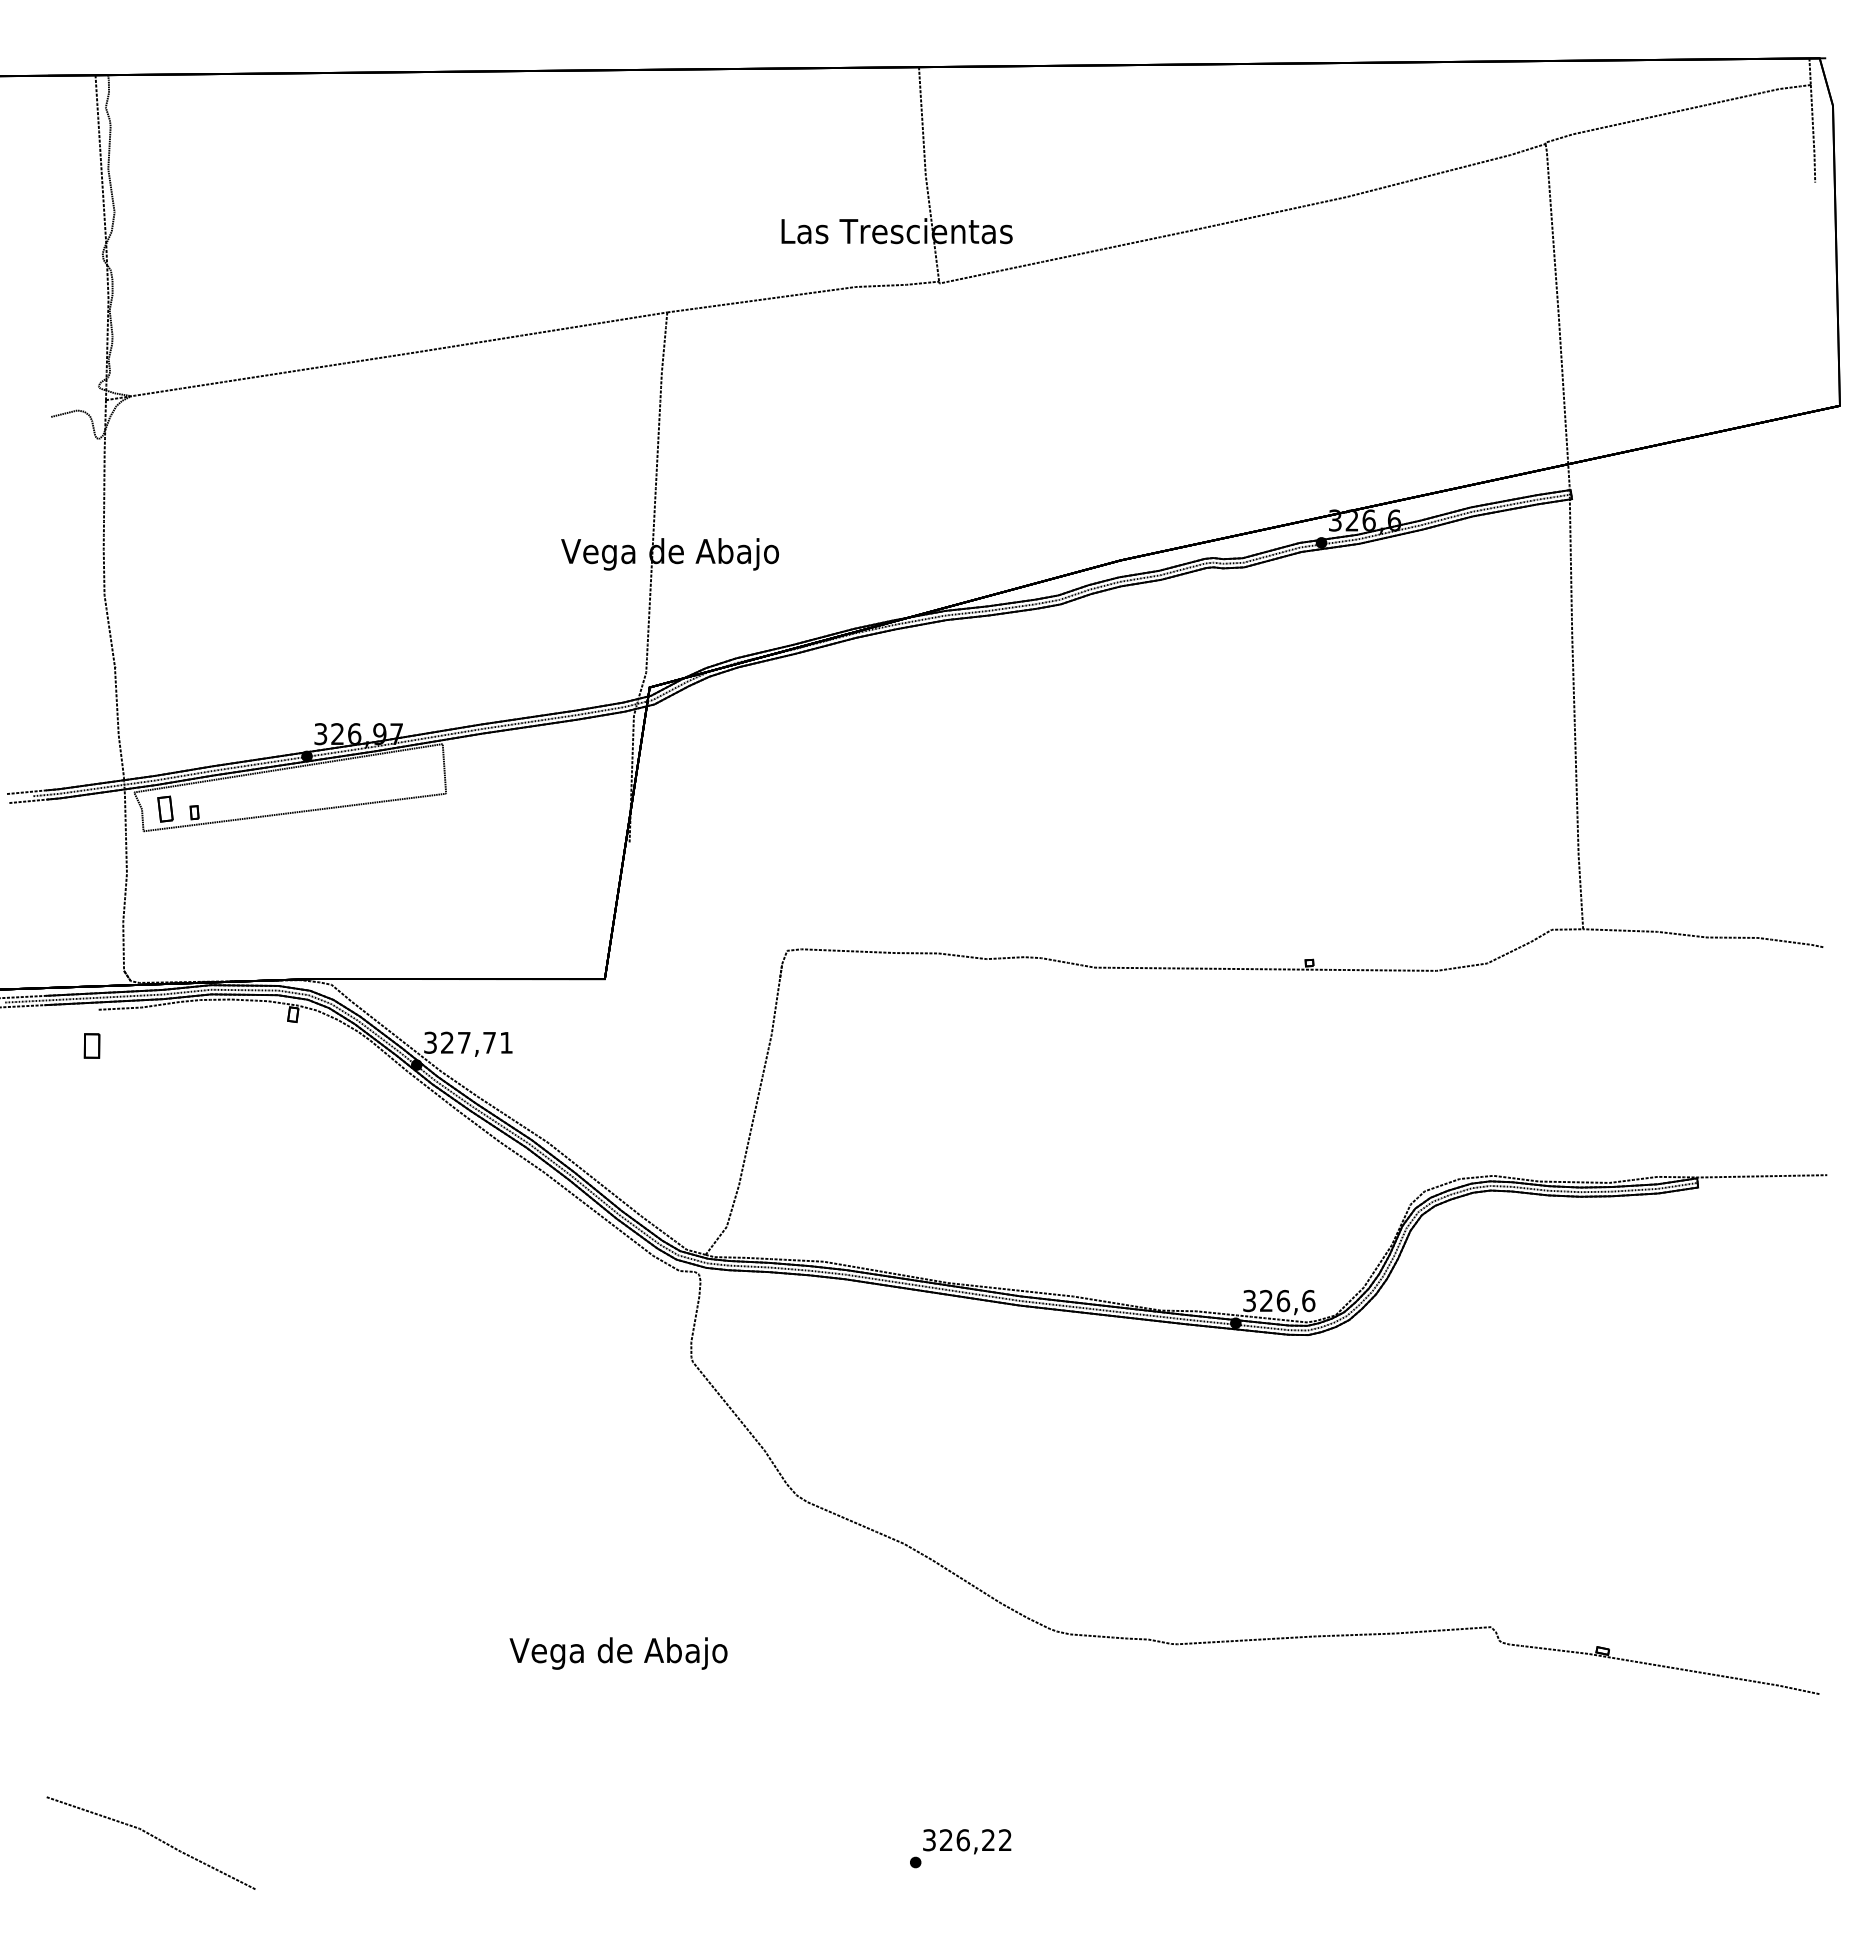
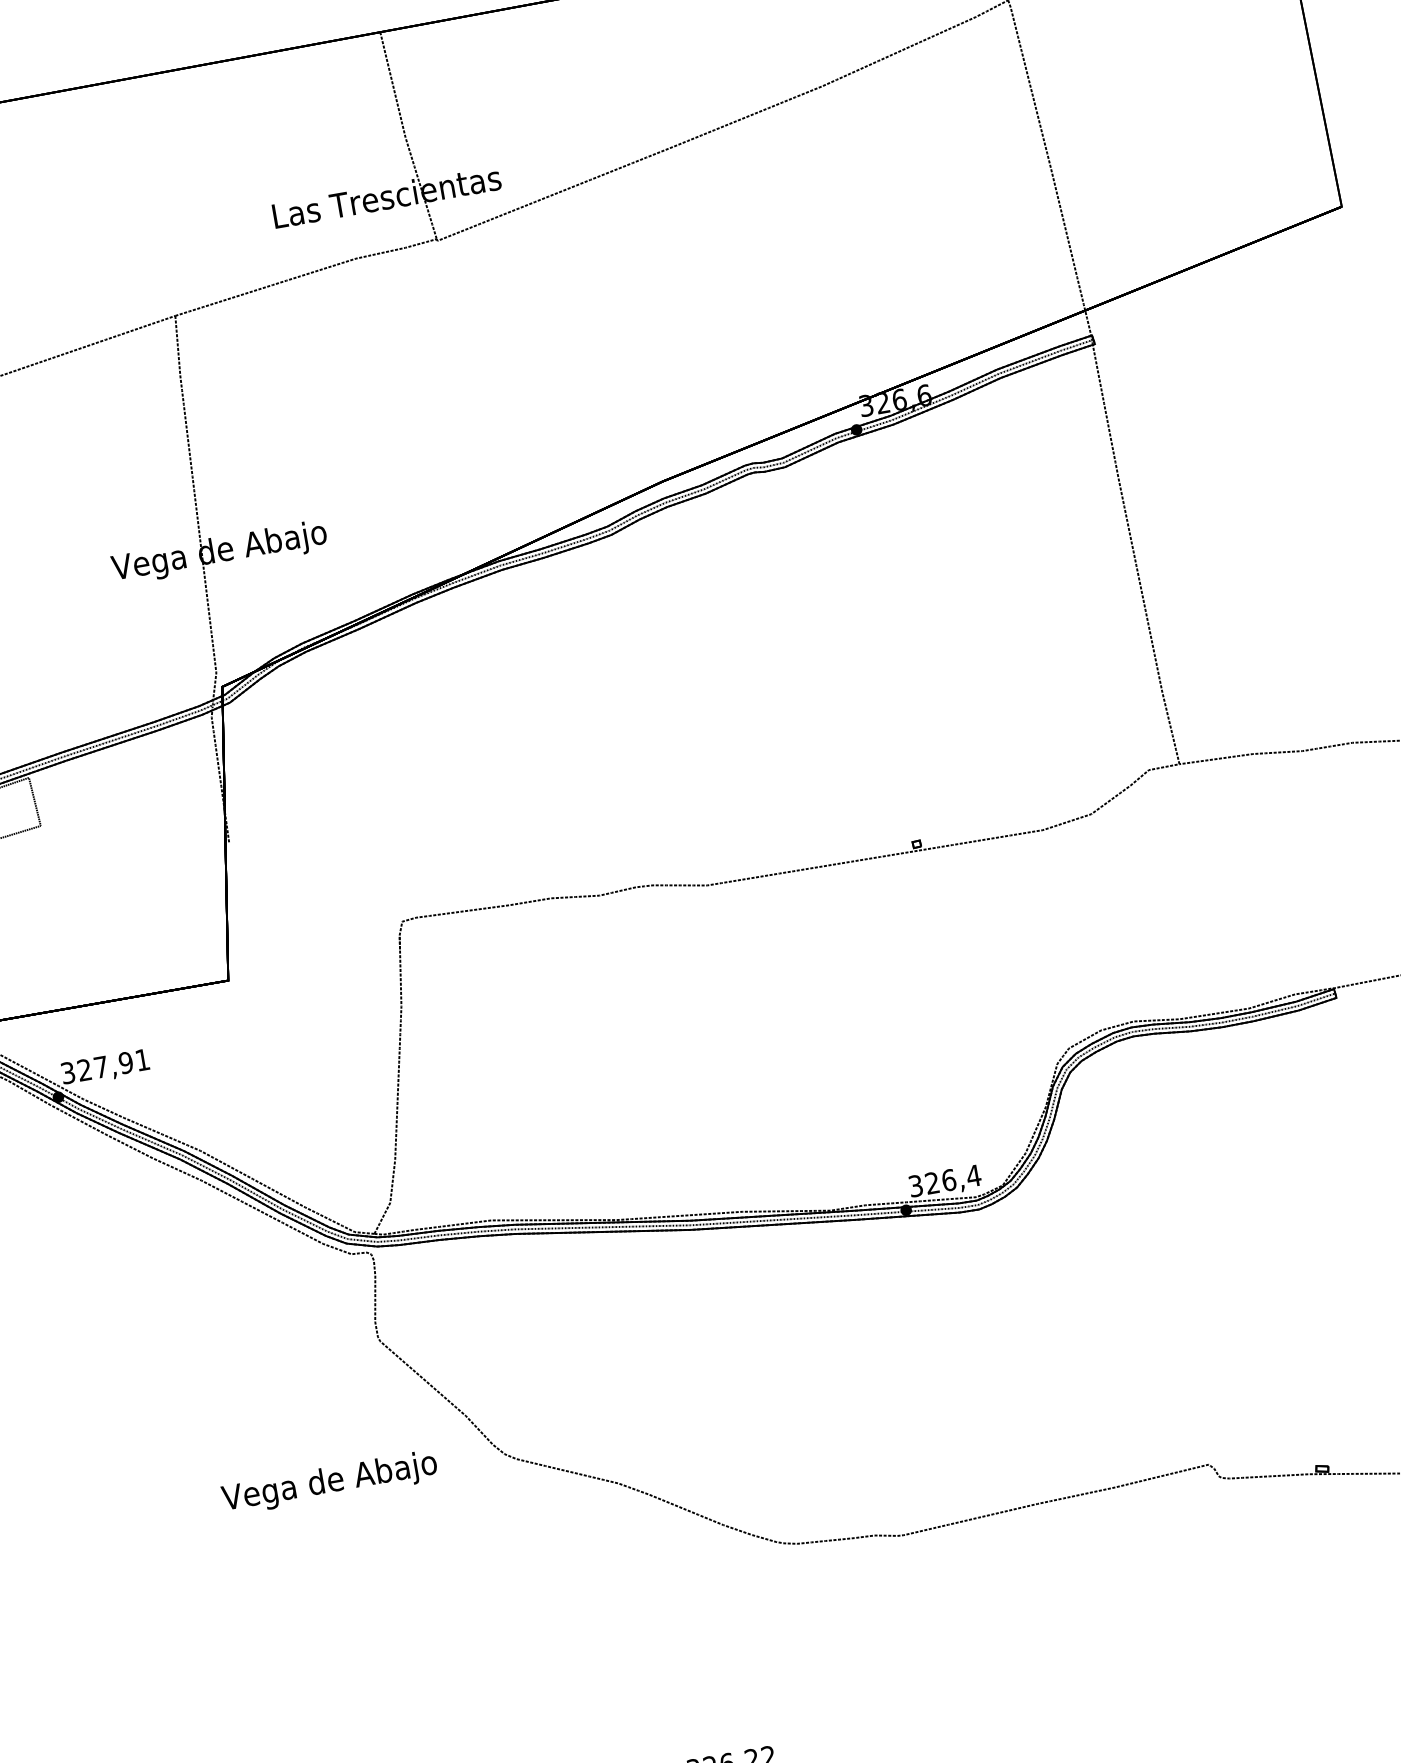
text: (489, 1042) -> (125, 1062), 327,71 -> 327,91
text: (1308, 1300) -> (973, 1175), 326,6 -> 326,4
text: (618, 1653) -> (329, 1482), moved

